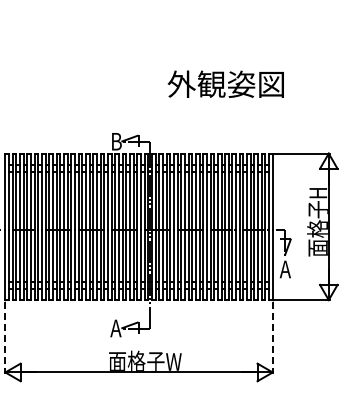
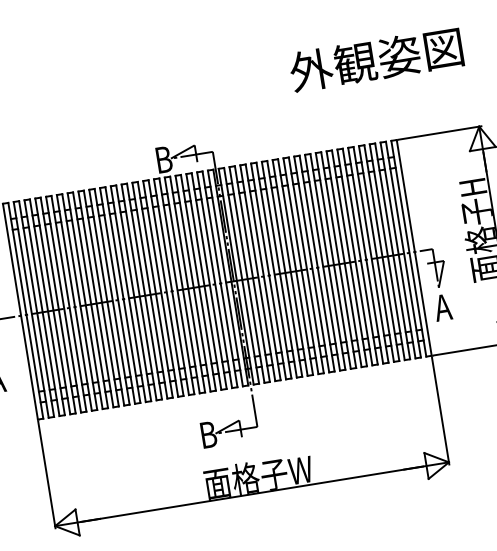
text: (225, 83) -> (375, 58), moved
text: (115, 328) -> (206, 435), A -> B
line: (5, 338) -> (47, 476), dashed -> solid
line: (272, 338) -> (440, 412), dashed -> solid

